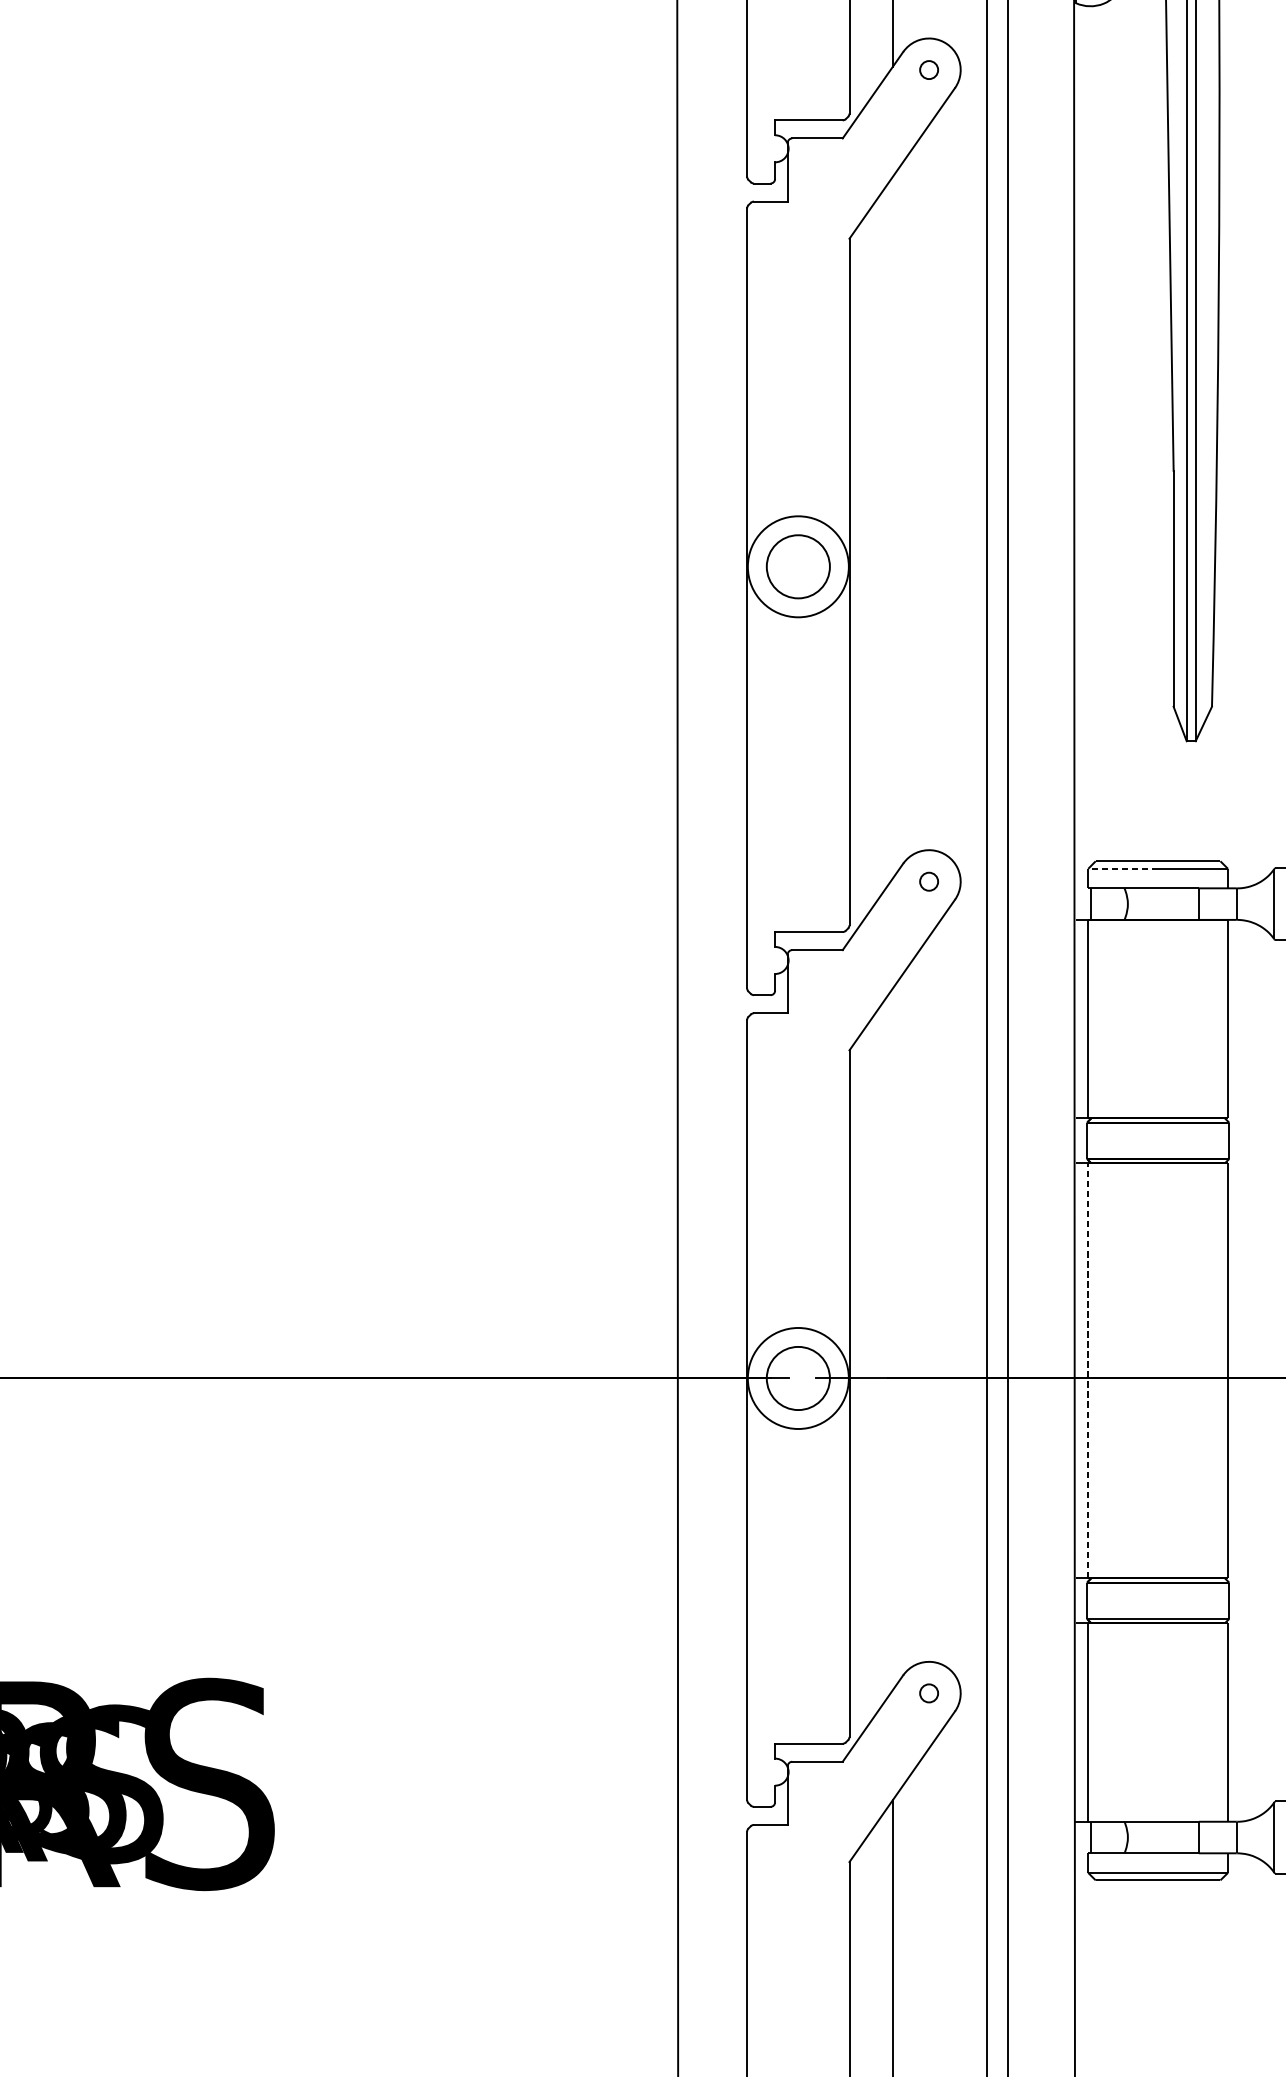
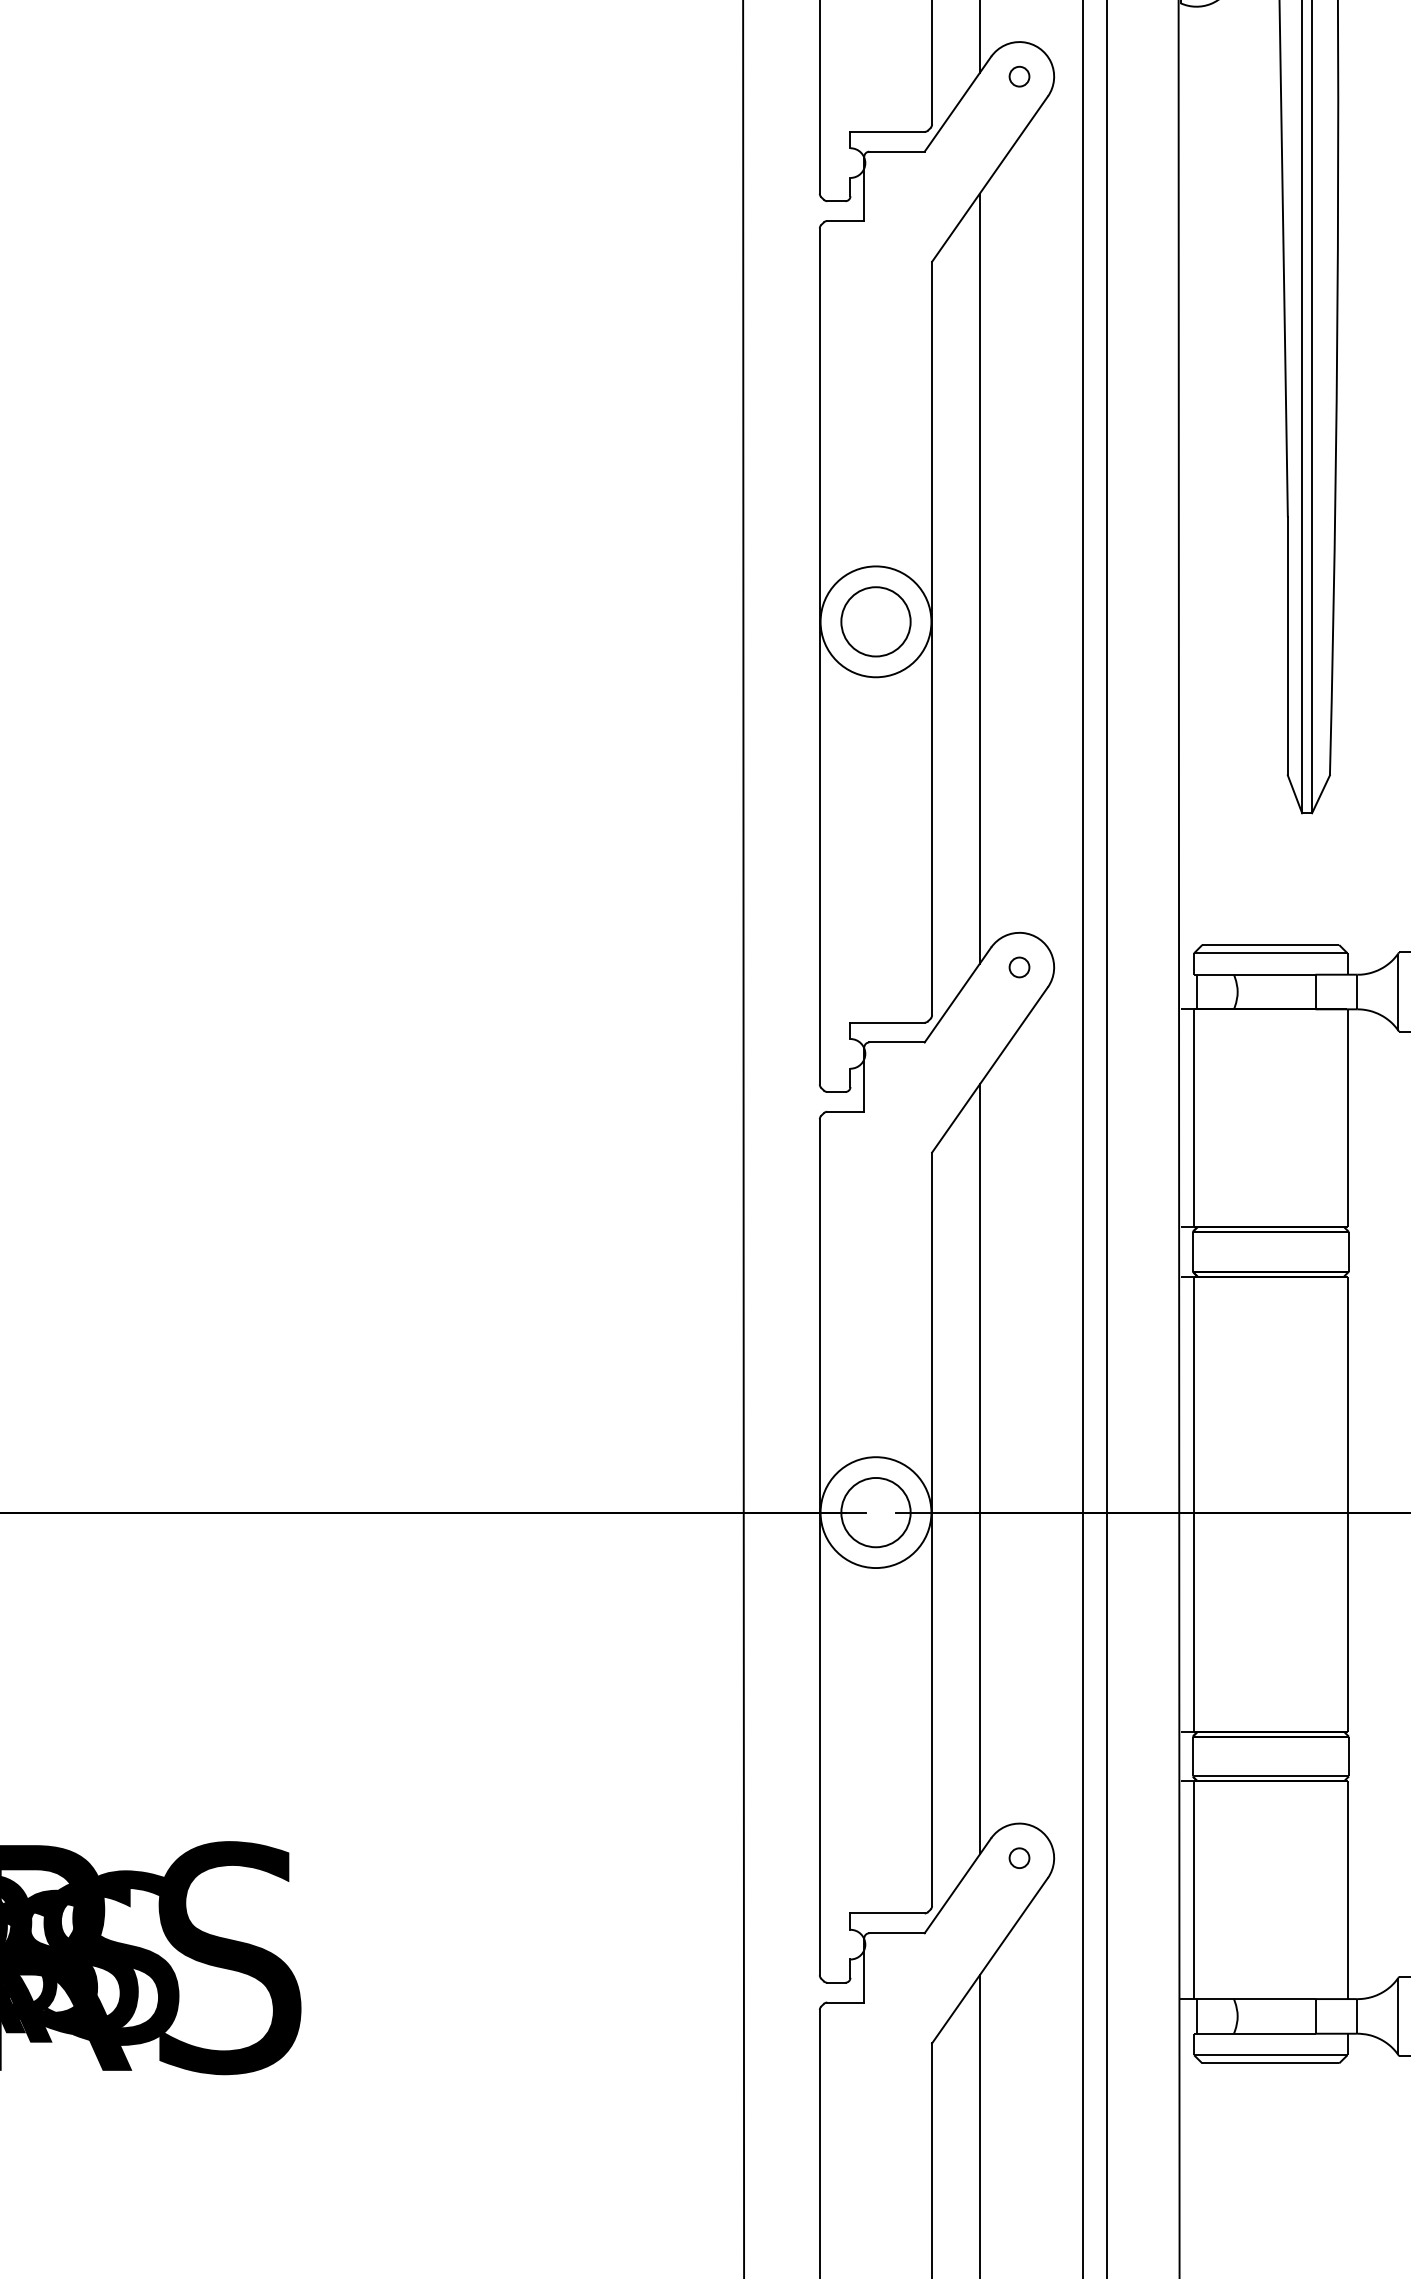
line: (892, 527) -> (979, 578), added
line: (1122, 869) -> (1231, 953), dashed -> solid
line: (892, 1339) -> (979, 1469), added
line: (1087, 1371) -> (1193, 1504), dashed -> solid

